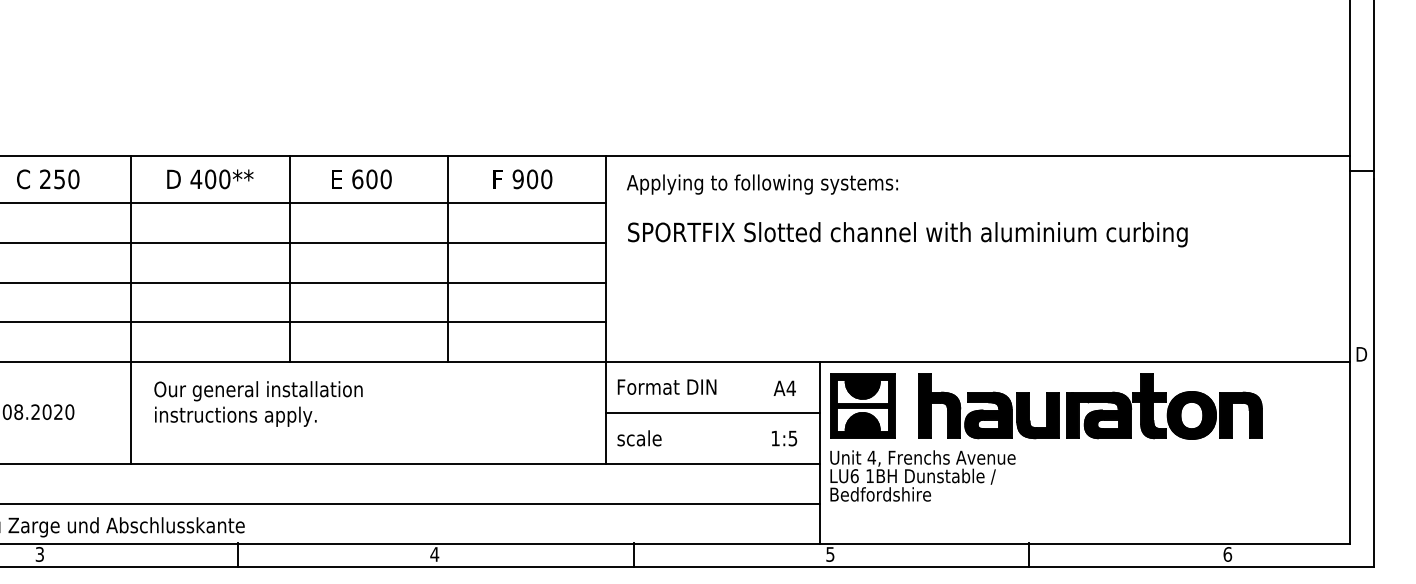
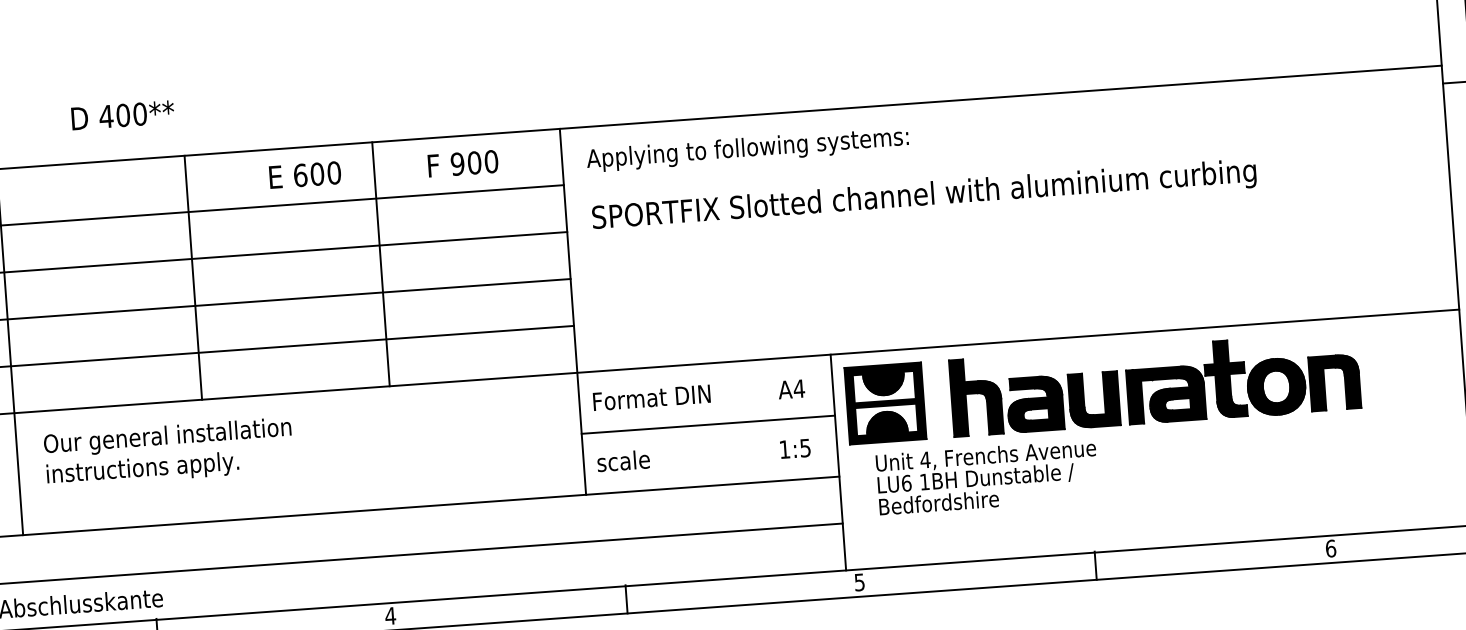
text: (210, 179) -> (123, 115), moved
text: (361, 179) -> (305, 175), moved
text: (922, 475) -> (986, 476), moved

